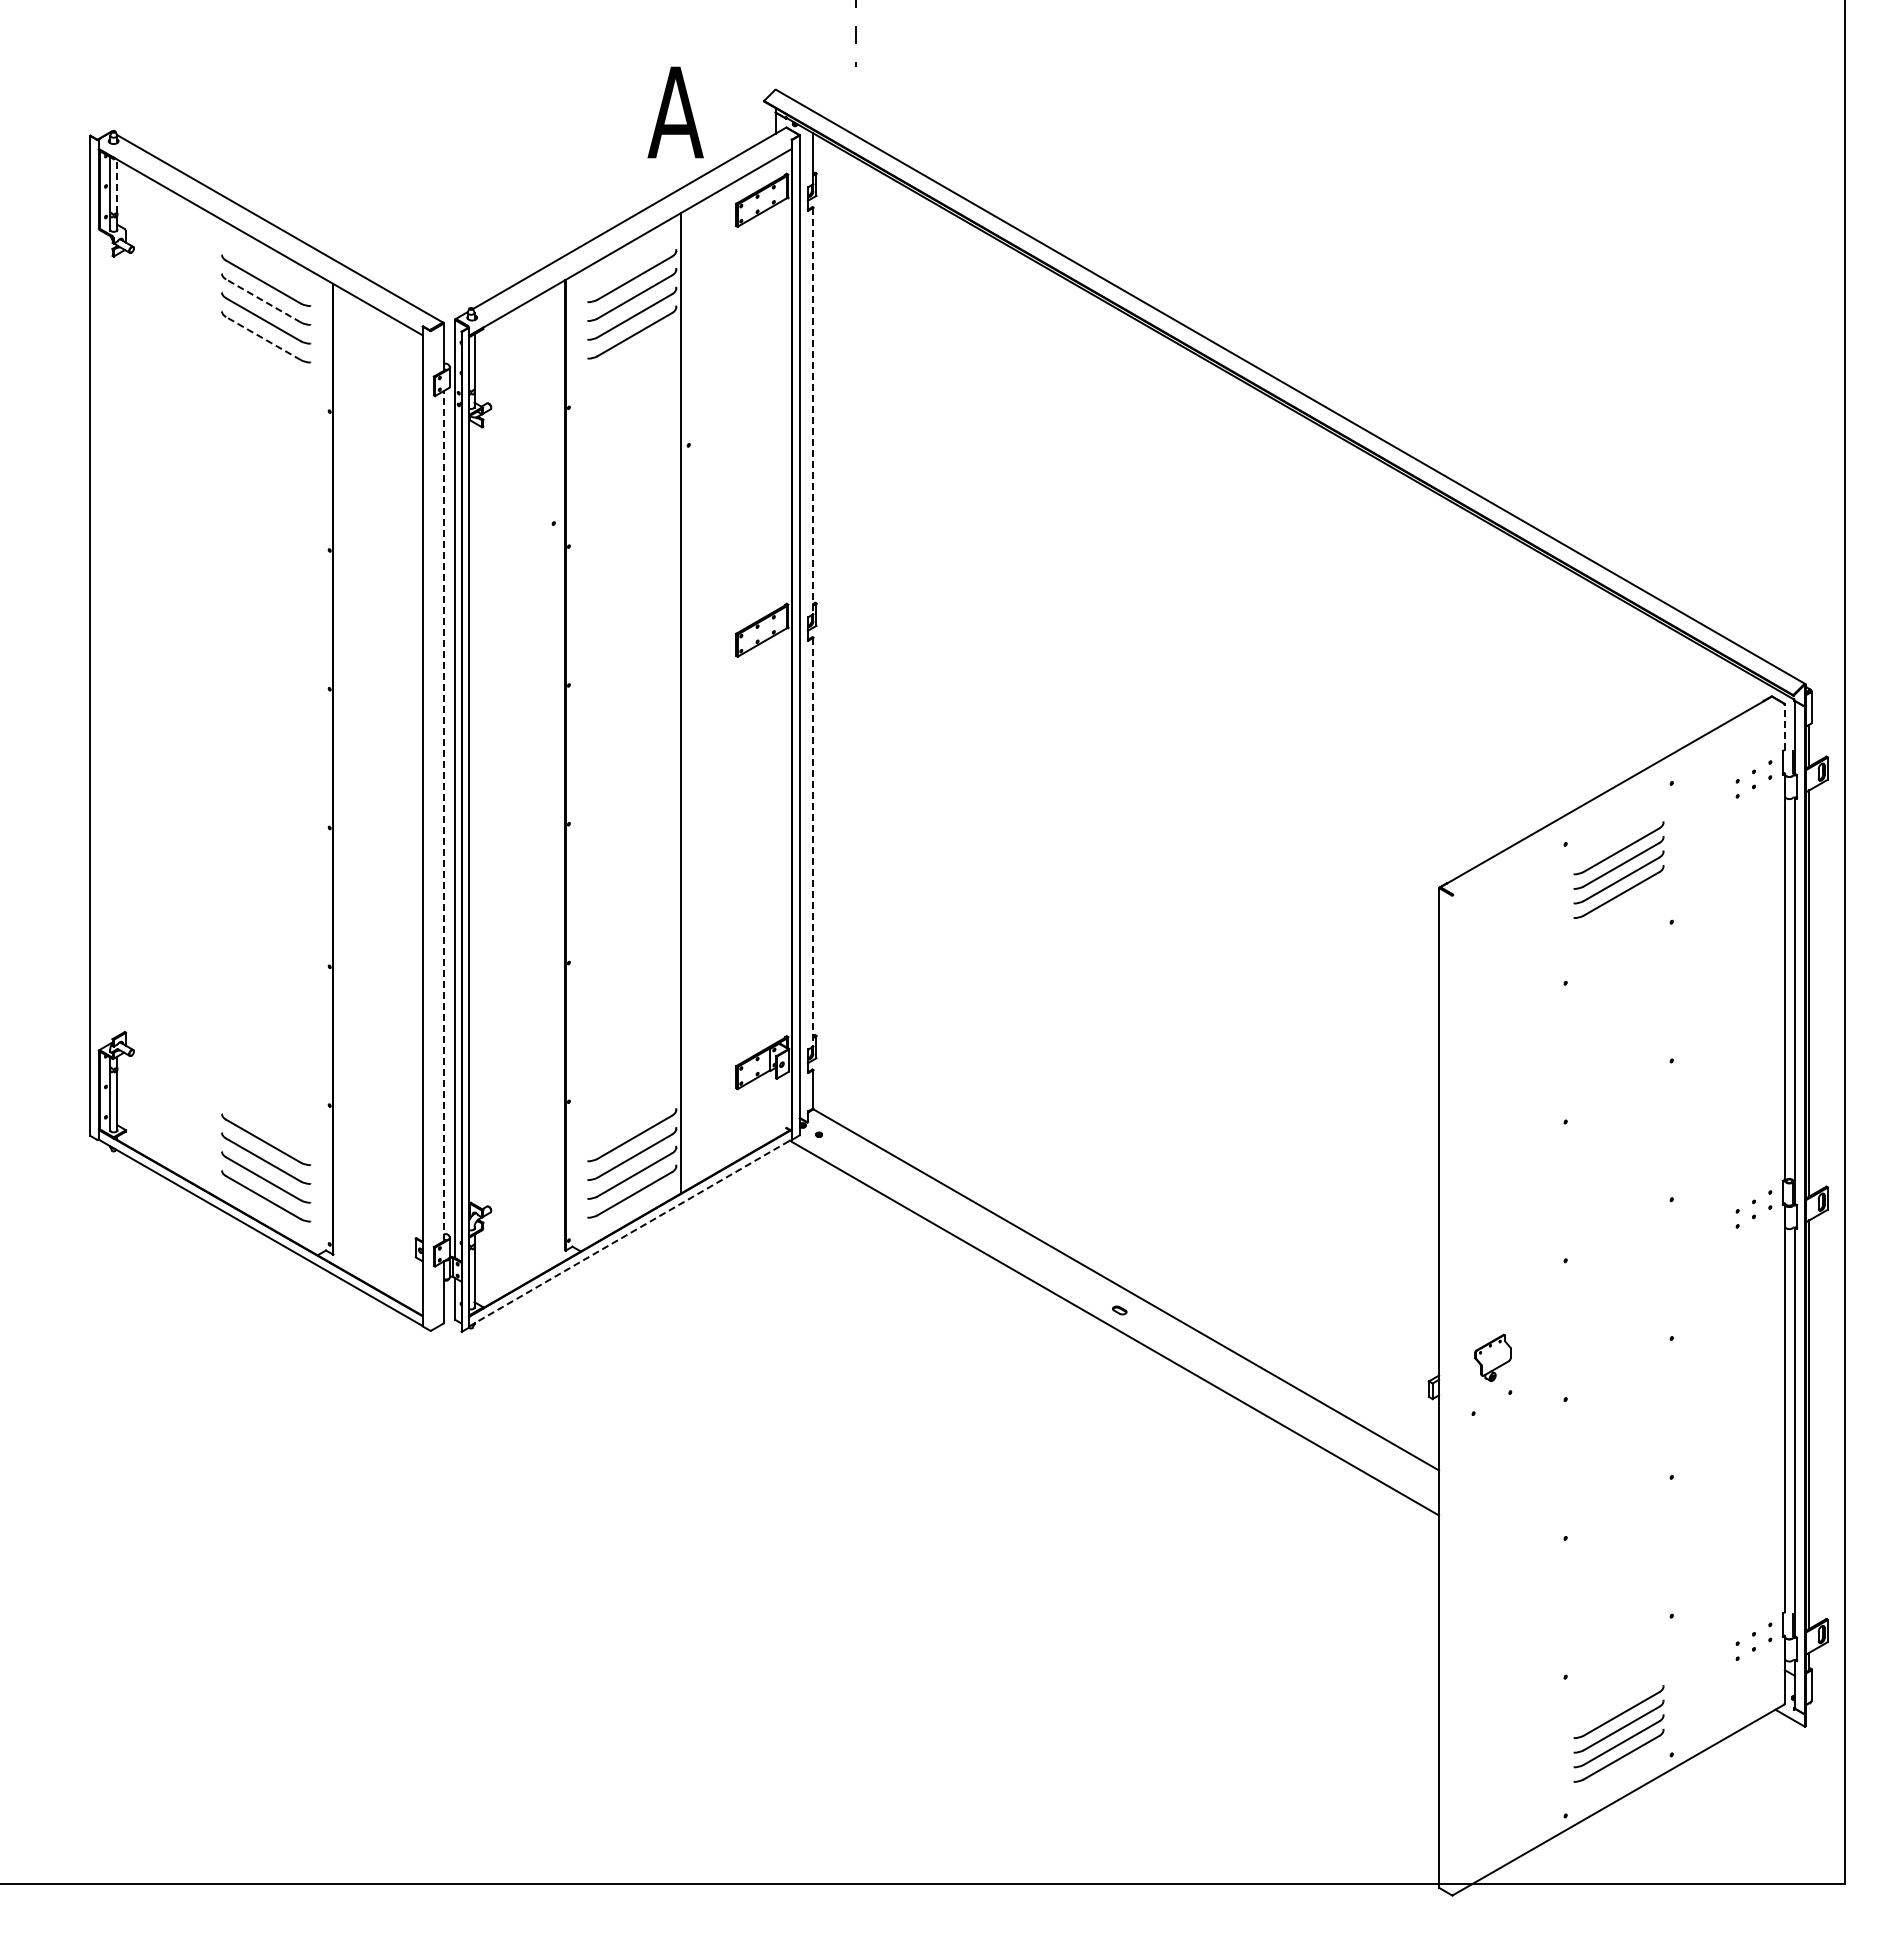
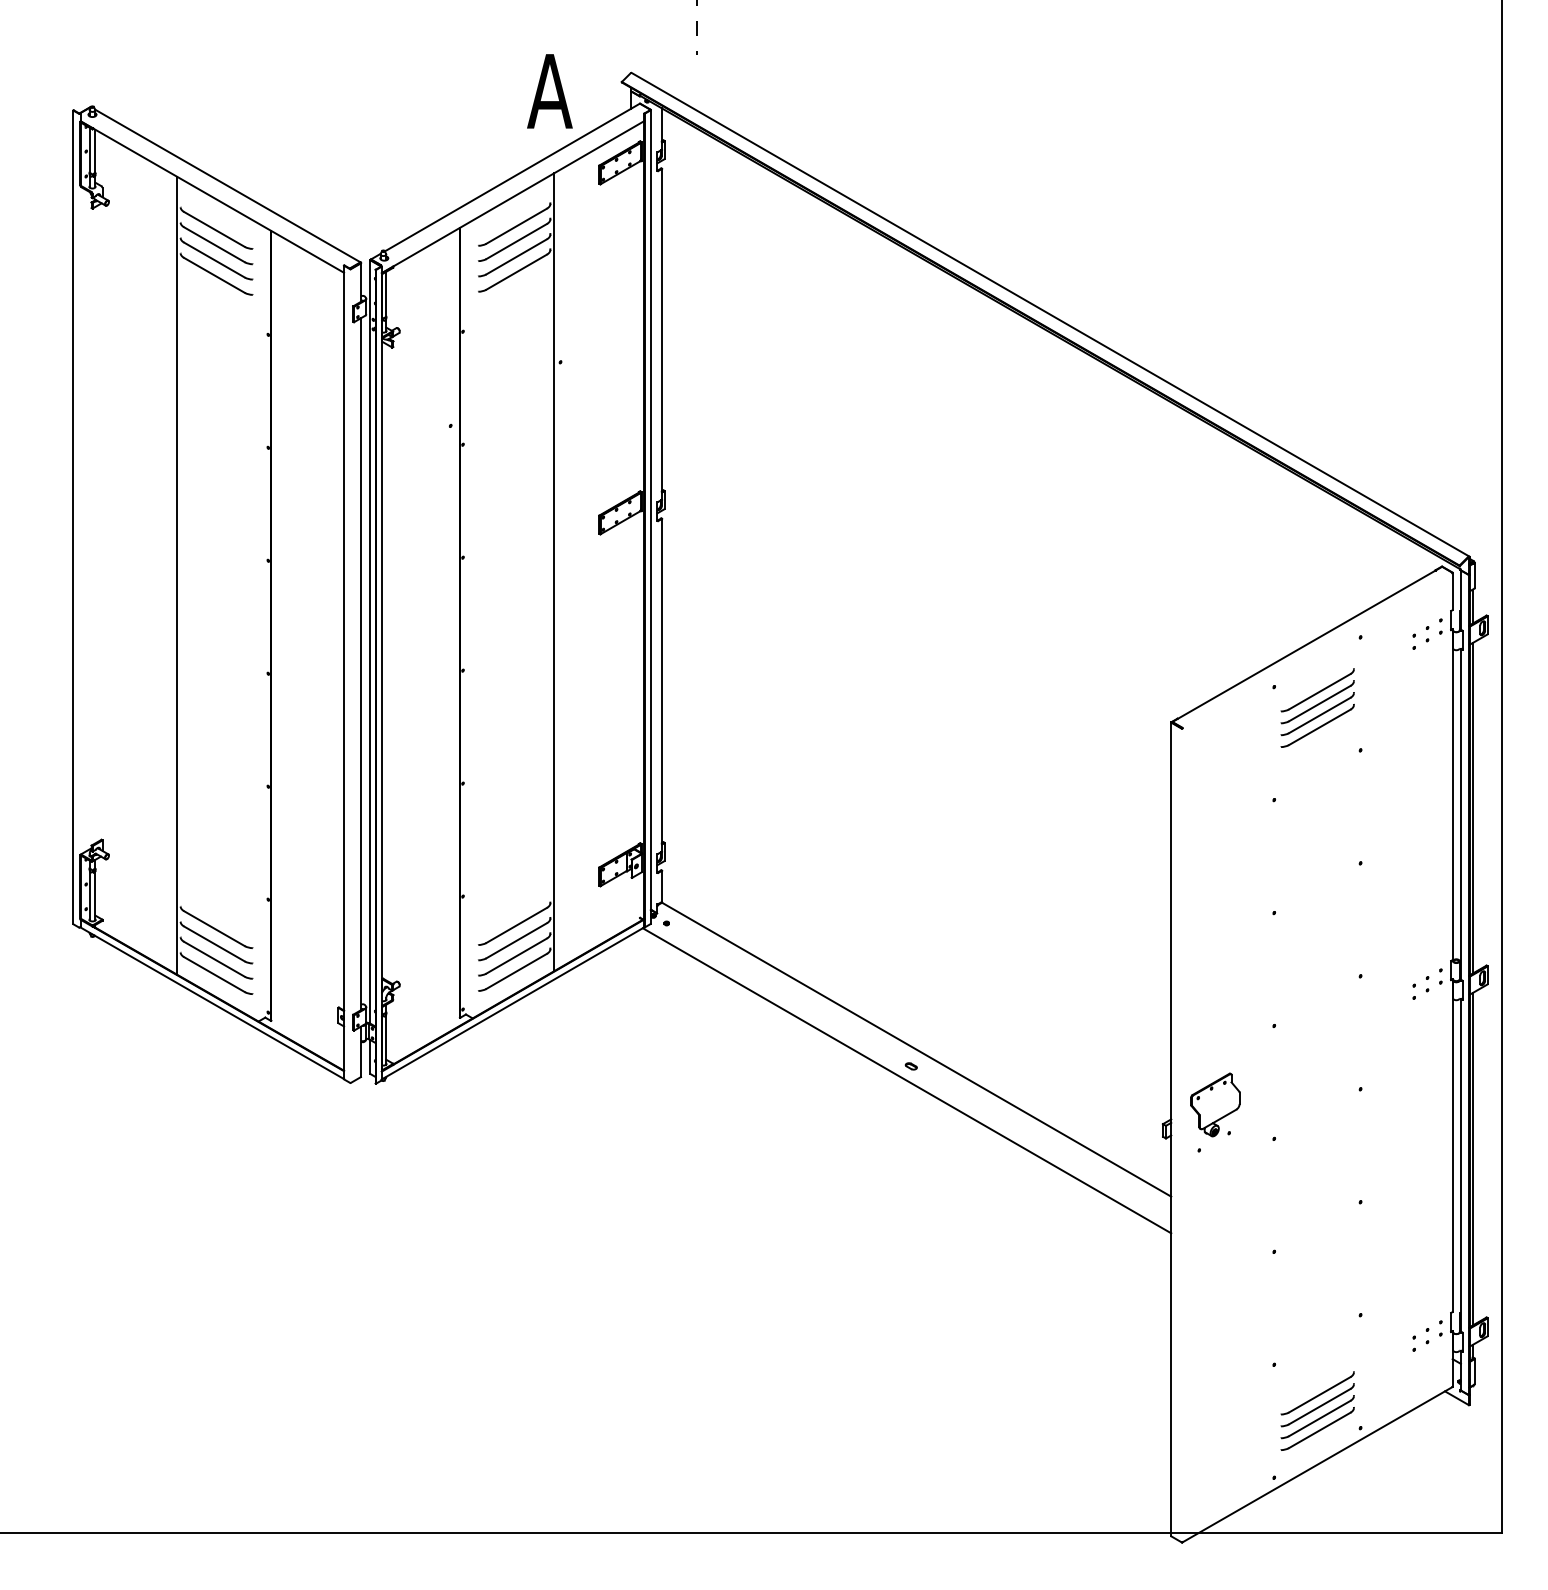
line: (117, 186) -> (95, 151), dashed -> solid
line: (263, 300) -> (214, 244), dashed -> solid
line: (263, 338) -> (214, 275), dashed -> solid
line: (813, 411) -> (662, 334), dashed -> solid
line: (217, 707) -> (177, 575), added
line: (1784, 726) -> (1452, 591), dashed -> solid
line: (443, 815) -> (360, 663), dashed -> solid
line: (813, 842) -> (662, 685), dashed -> solid
line: (630, 1233) -> (513, 1003), dashed -> solid
part: (1492, 1357) -> (1214, 1104), size x1.67

